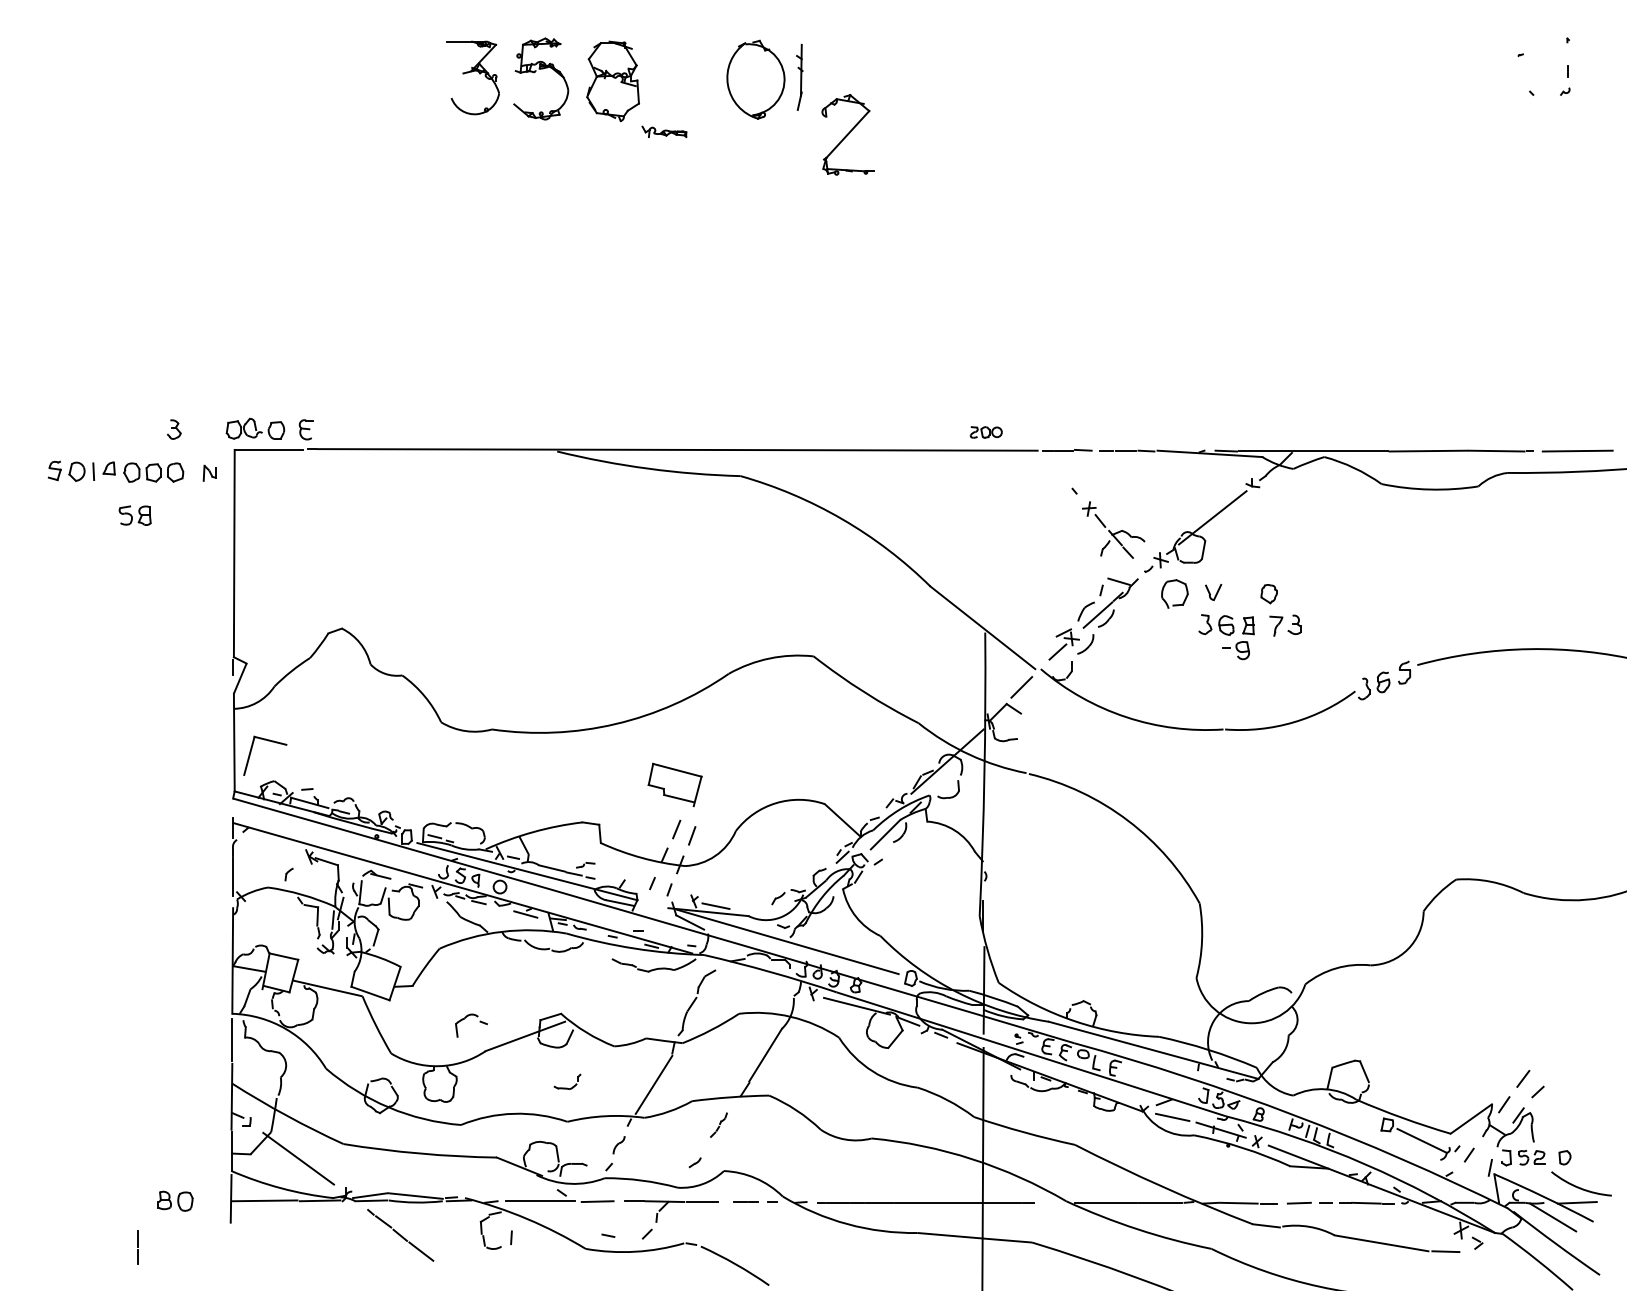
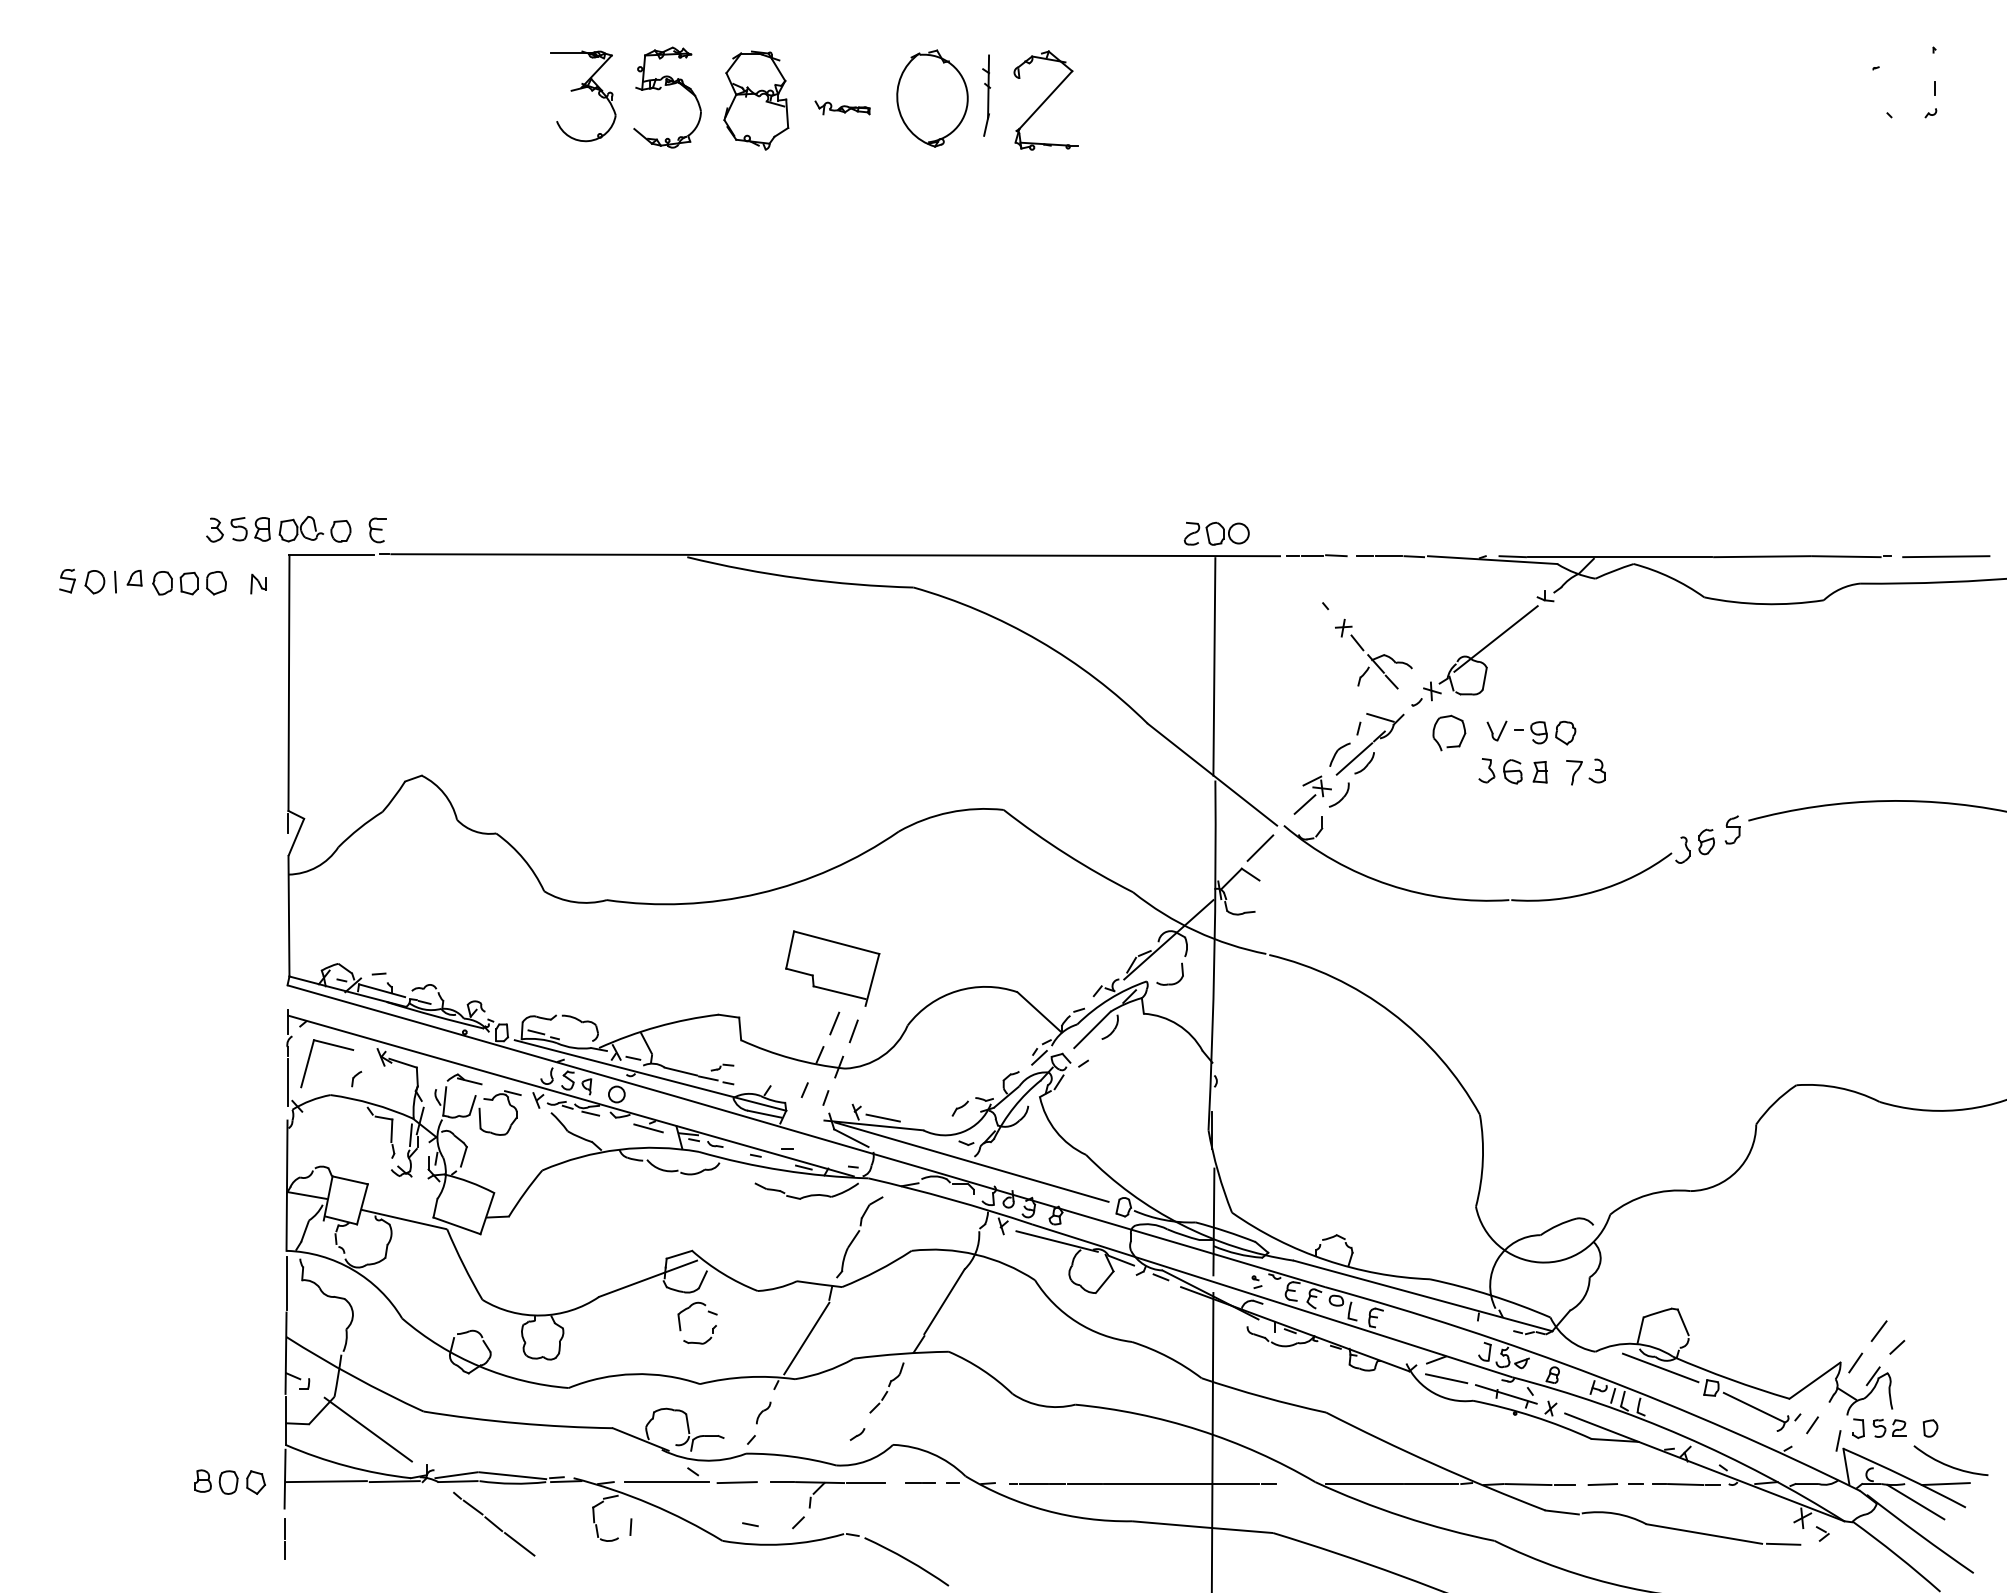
part: (664, 131) -> (842, 107), moved
part: (847, 134) -> (1045, 100), moved
part: (986, 432) -> (1216, 533), size x1.67
part: (135, 515) -> (250, 529), moved
line: (984, 540) -> (1214, 666), added
part: (1235, 650) -> (1530, 732), moved
part: (251, 750) -> (310, 1057), moved
part: (674, 784) -> (832, 968), size x1.43
part: (479, 1021) -> (707, 1311), moved
line: (1346, 1108) -> (1660, 1367), added
part: (718, 1124) -> (886, 1387), size x1.67
part: (207, 1201) -> (255, 1482), added
line: (137, 1246) -> (284, 1538), moved

